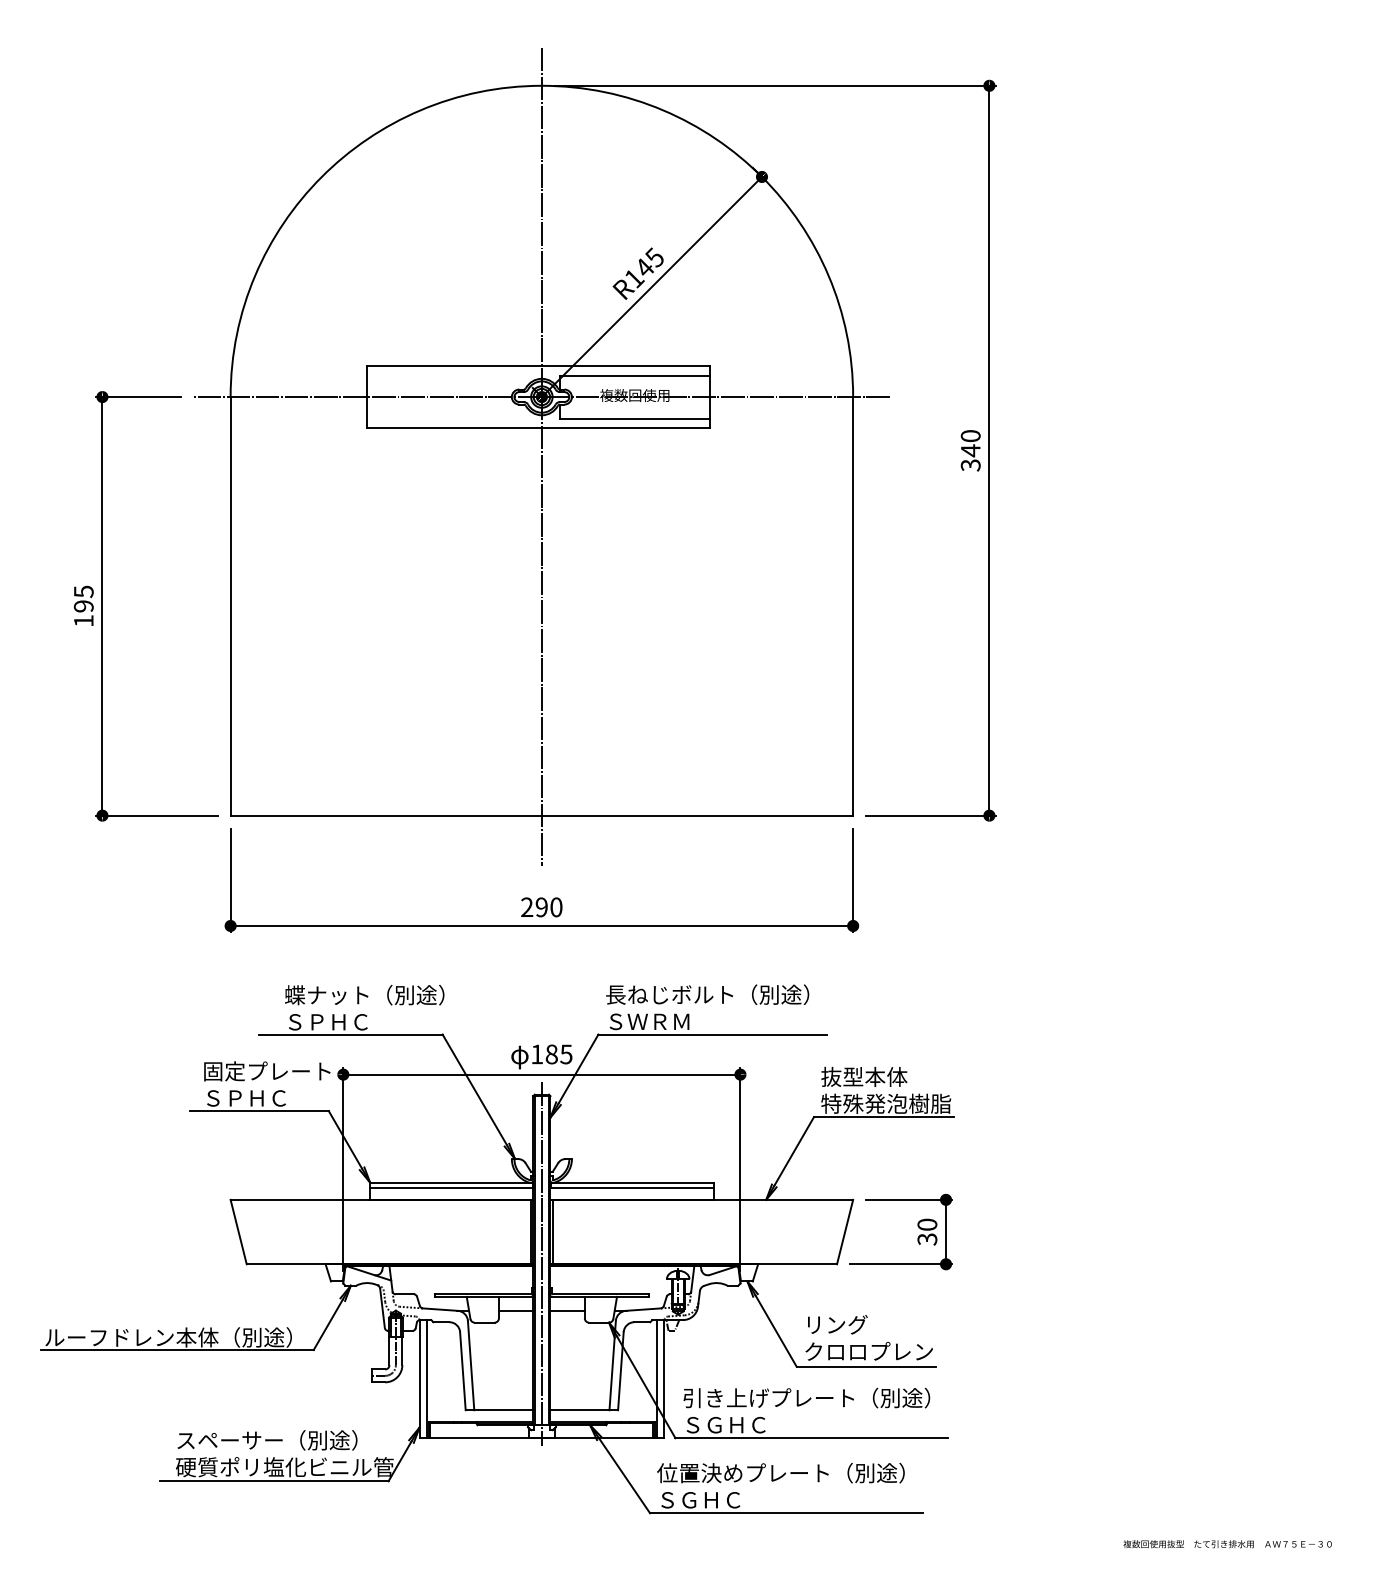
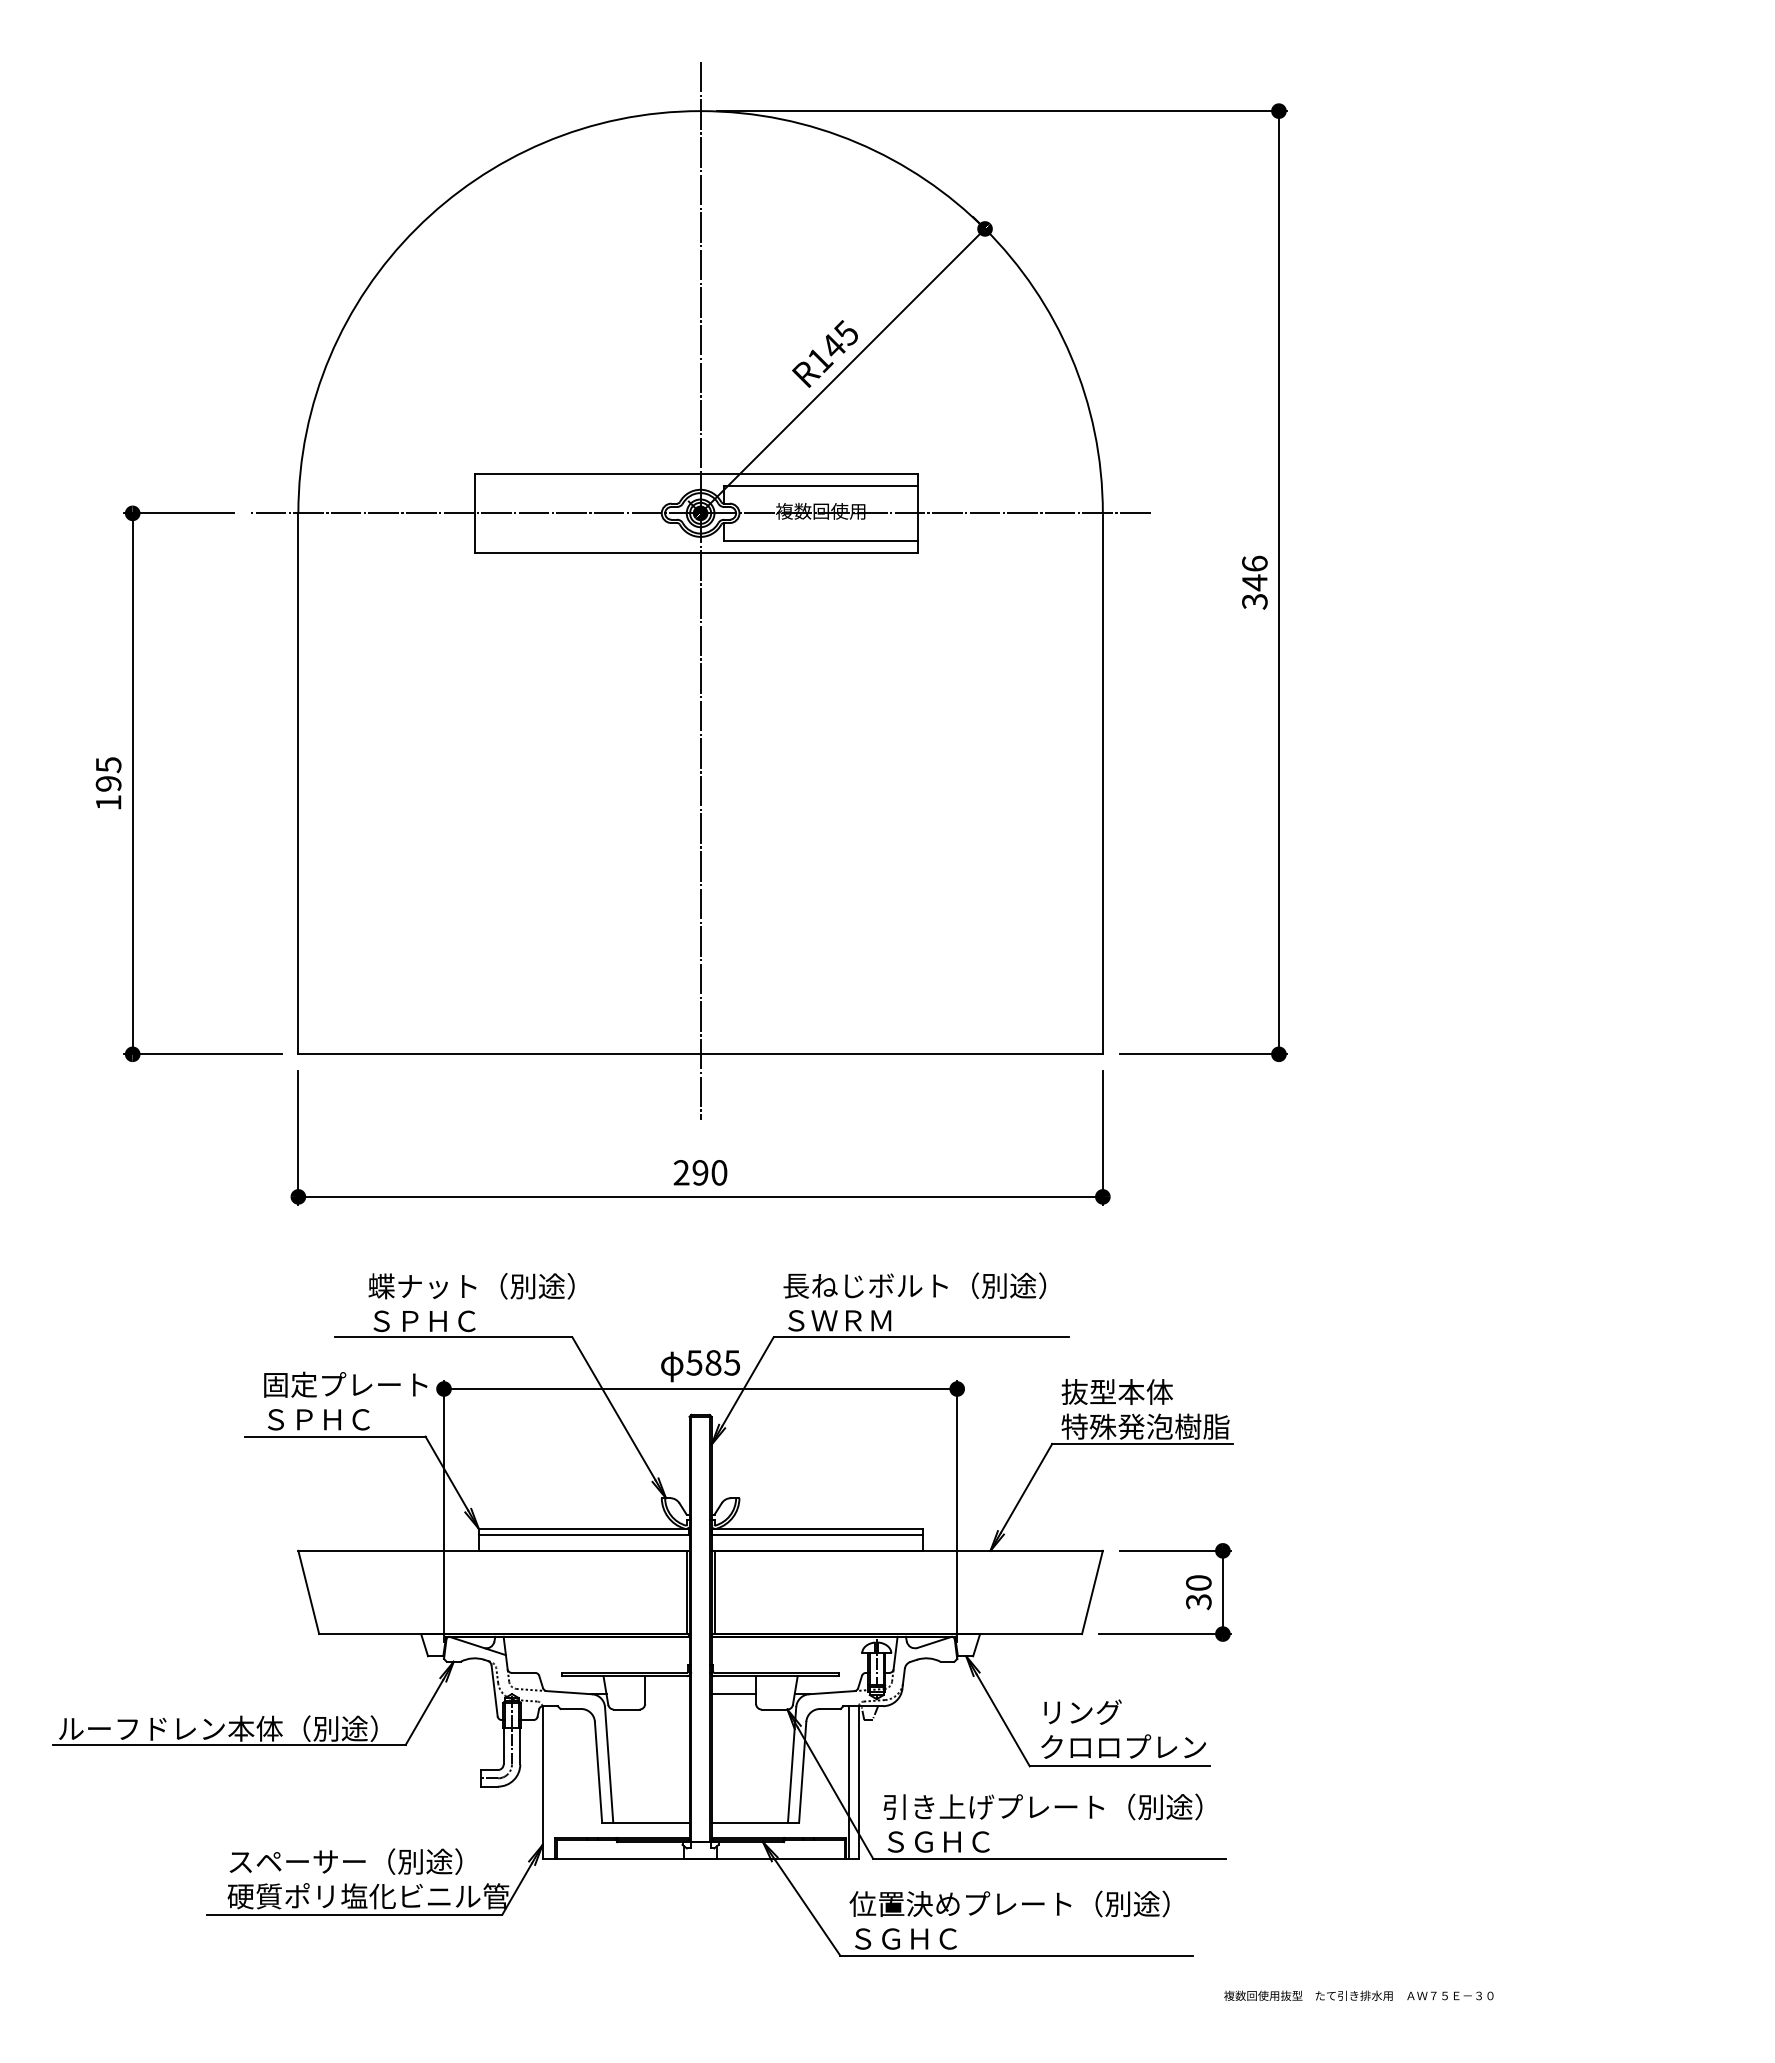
text: (970, 435) -> (1254, 563), 340 -> 346
text: (537, 1054) -> (694, 1362), 185 -> 585
line: (541, 1263) -> (700, 1633), removed
line: (516, 1311) -> (667, 1694), removed
line: (427, 1379) -> (552, 1782), removed
text: (1227, 1543) -> (1358, 1995), moved

